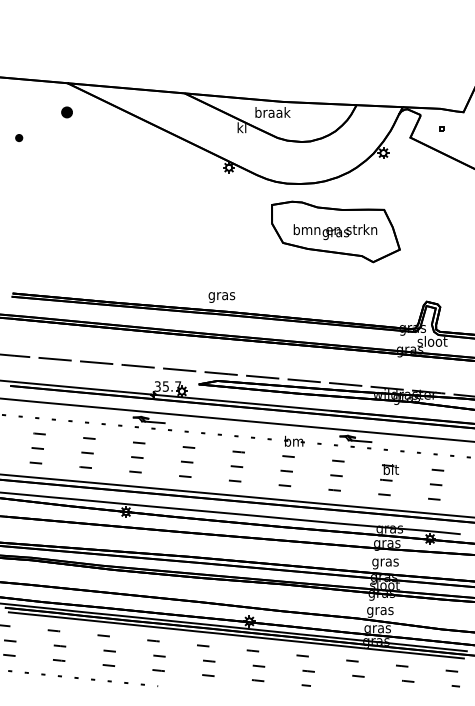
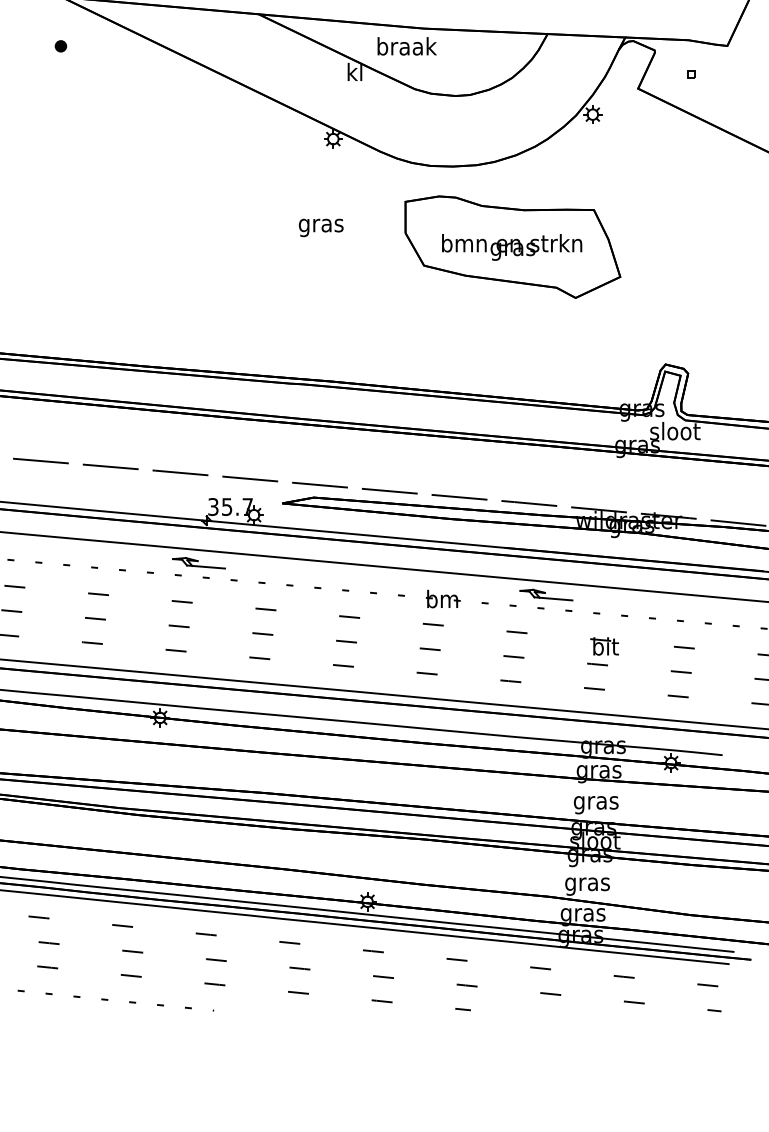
part: (66, 112) -> (60, 46), size x0.62
text: (221, 297) -> (320, 227), moved

